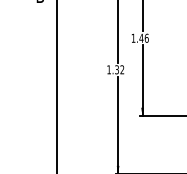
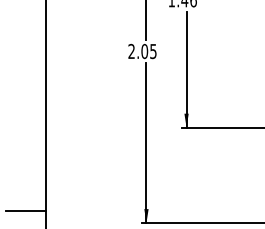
text: (115, 69) -> (142, 50), 1.32 -> 2.05
line: (44, 167) -> (25, 211), added

